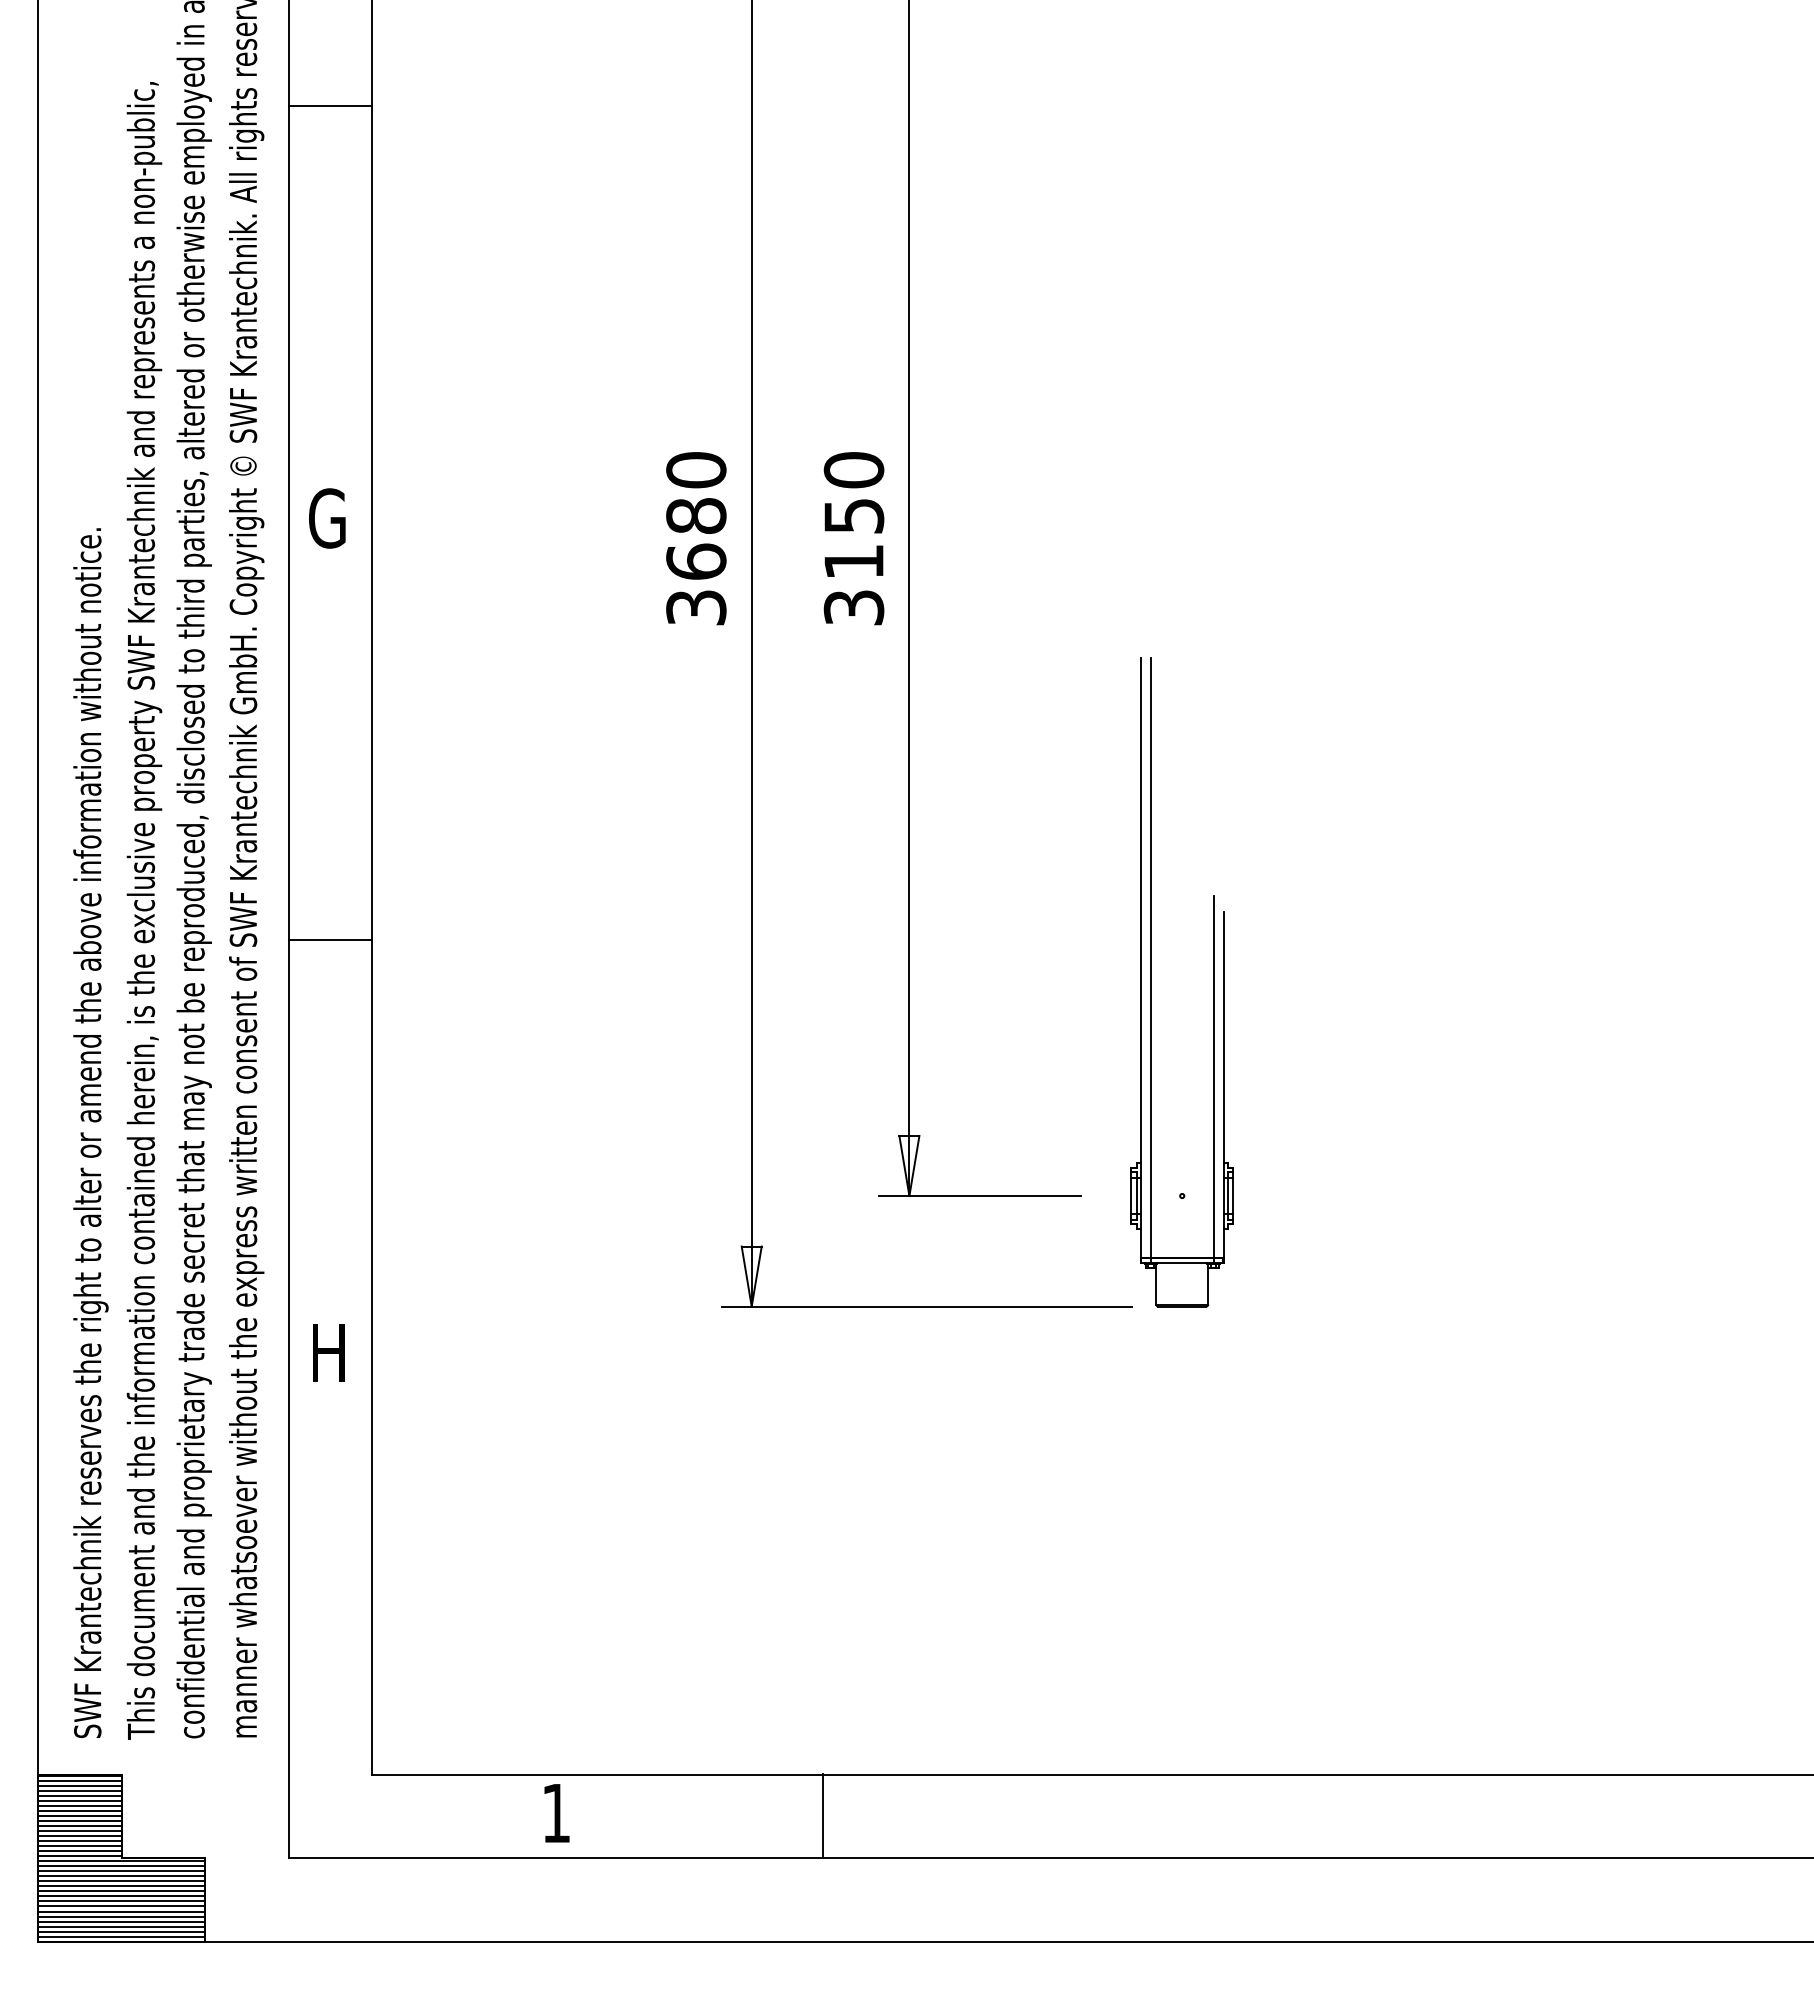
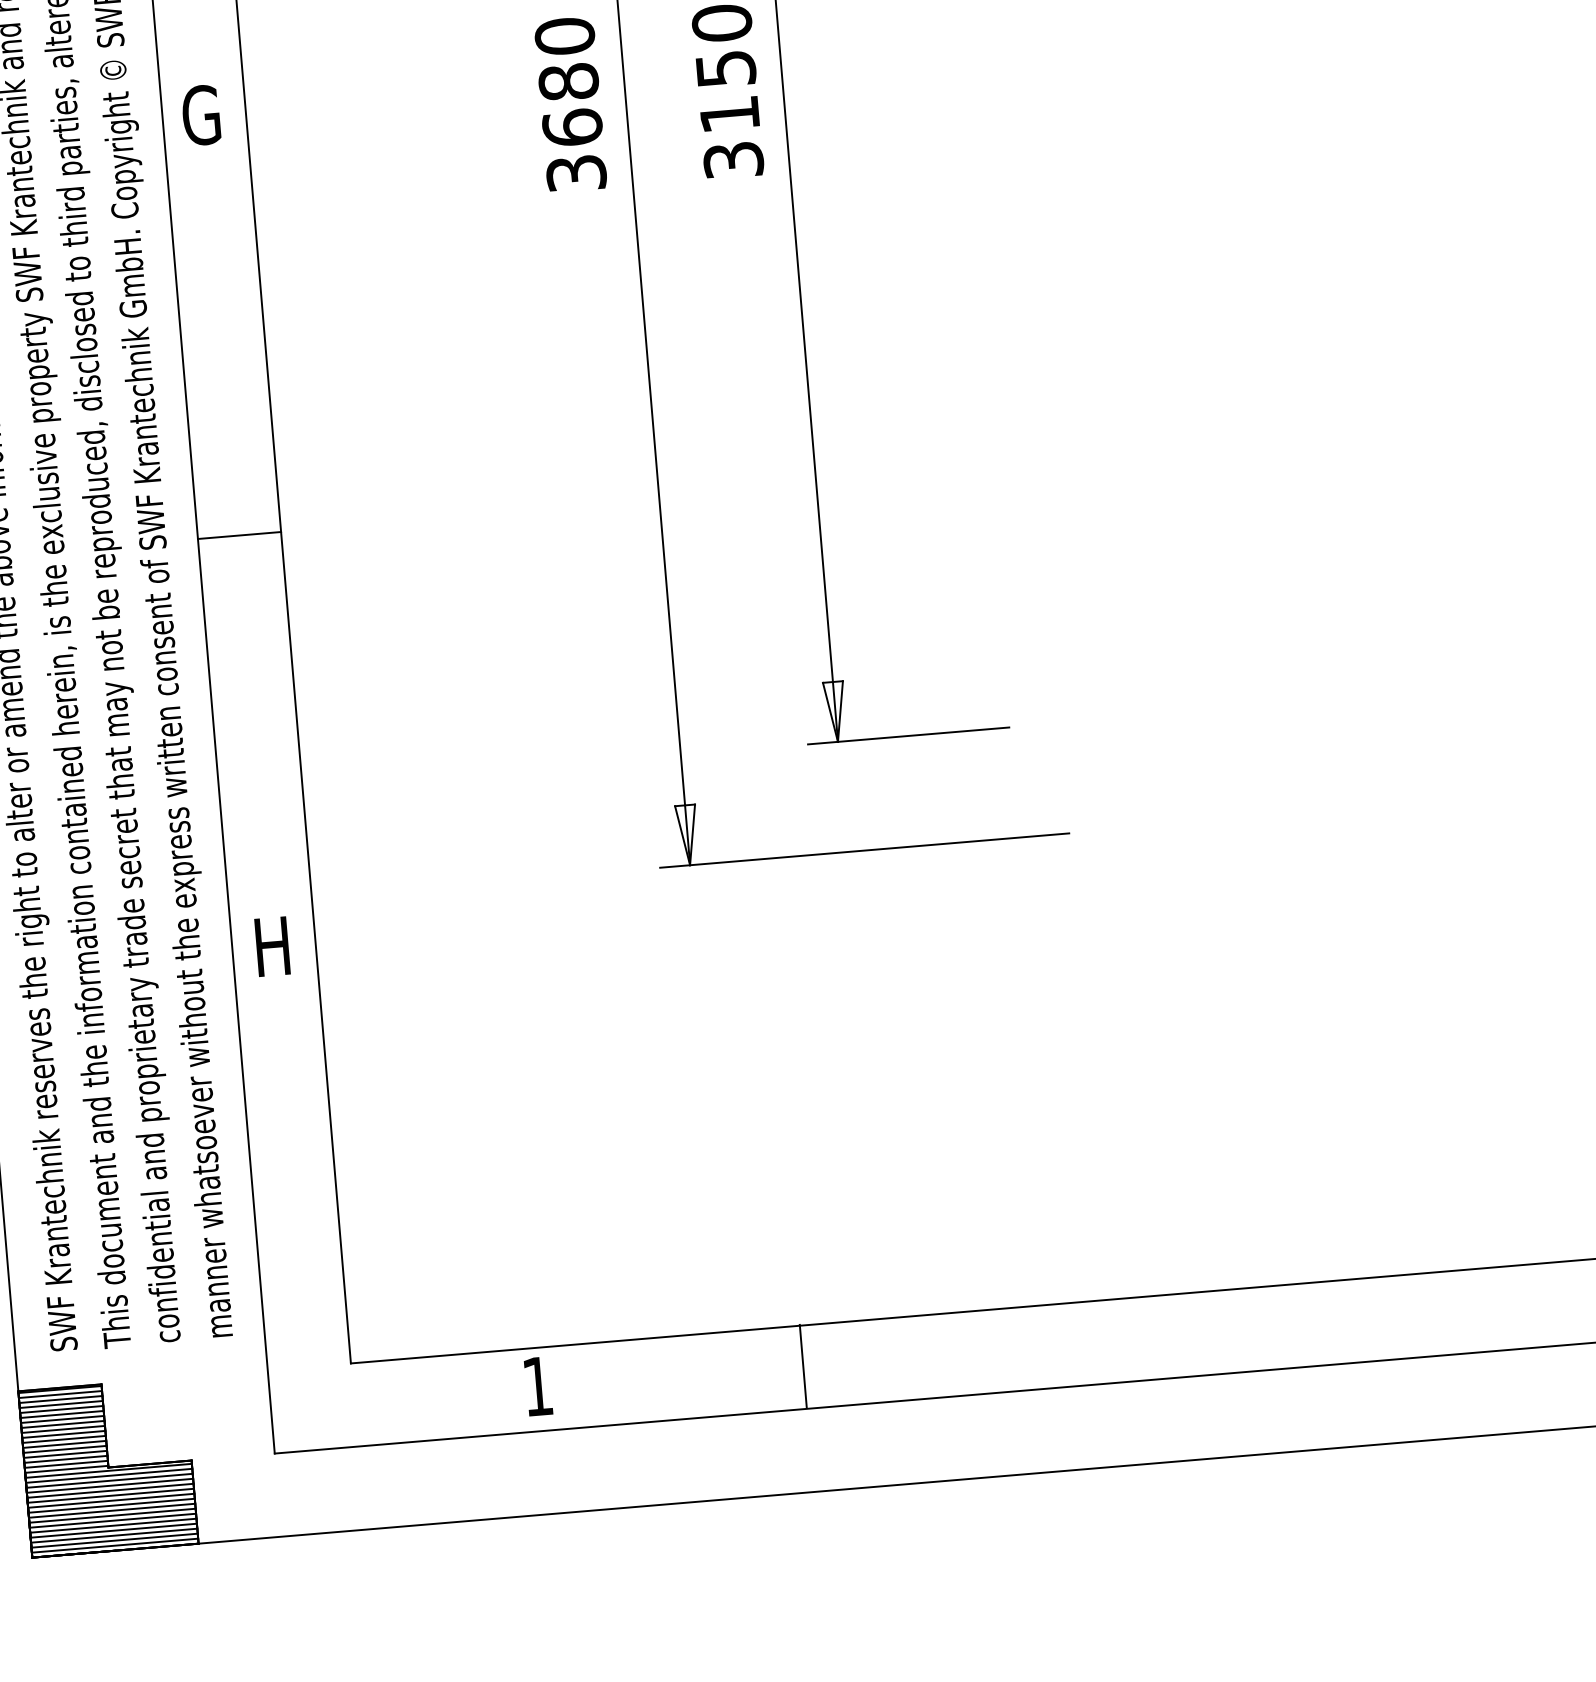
part: (1151, 982) -> (1061, 508), removed

